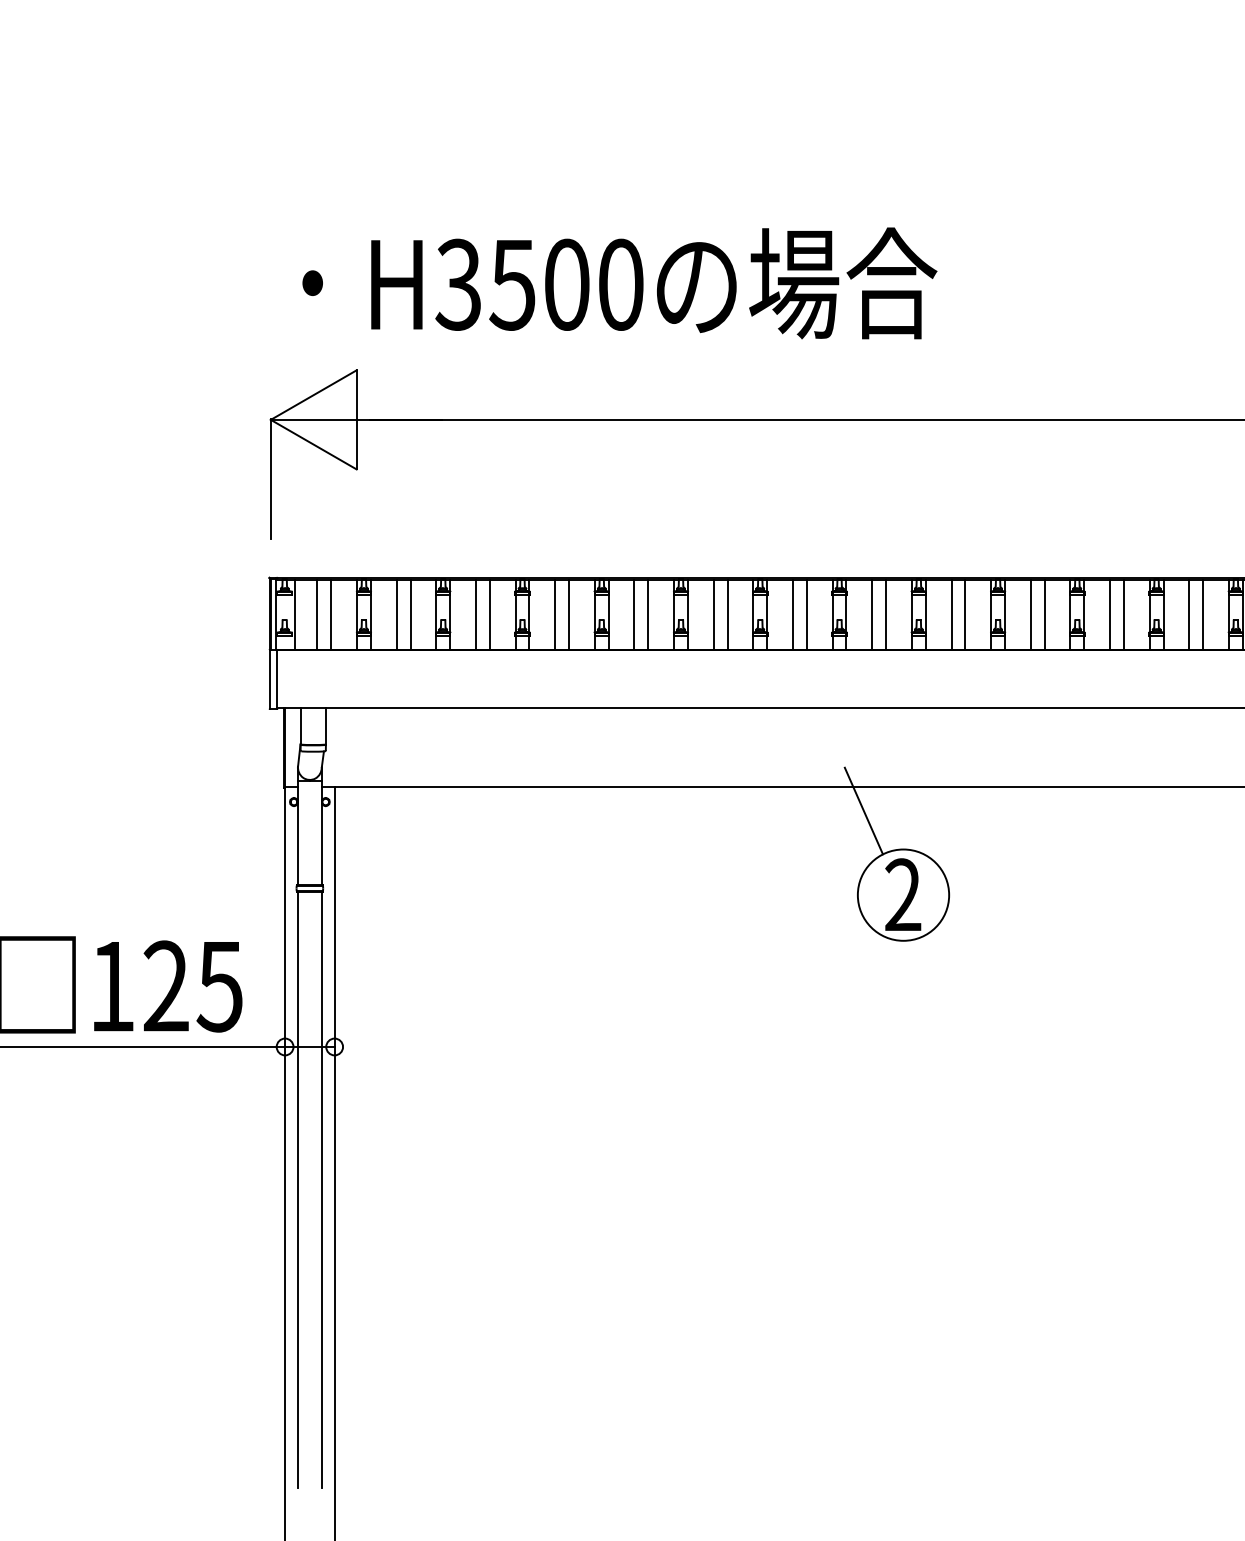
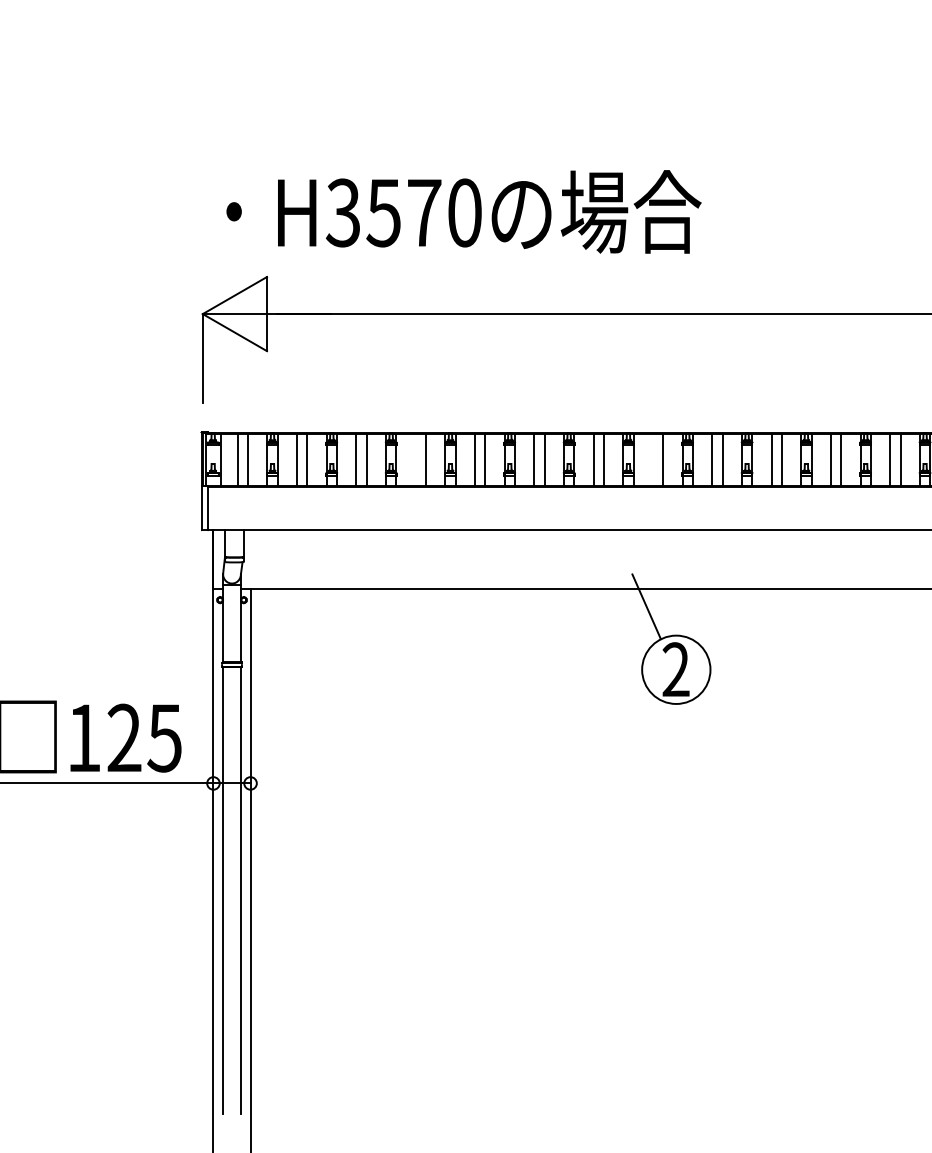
text: (567, 284) -> (424, 212), H3500 -> H3570
line: (555, 614) -> (415, 459), removed
line: (871, 614) -> (652, 459), removed

